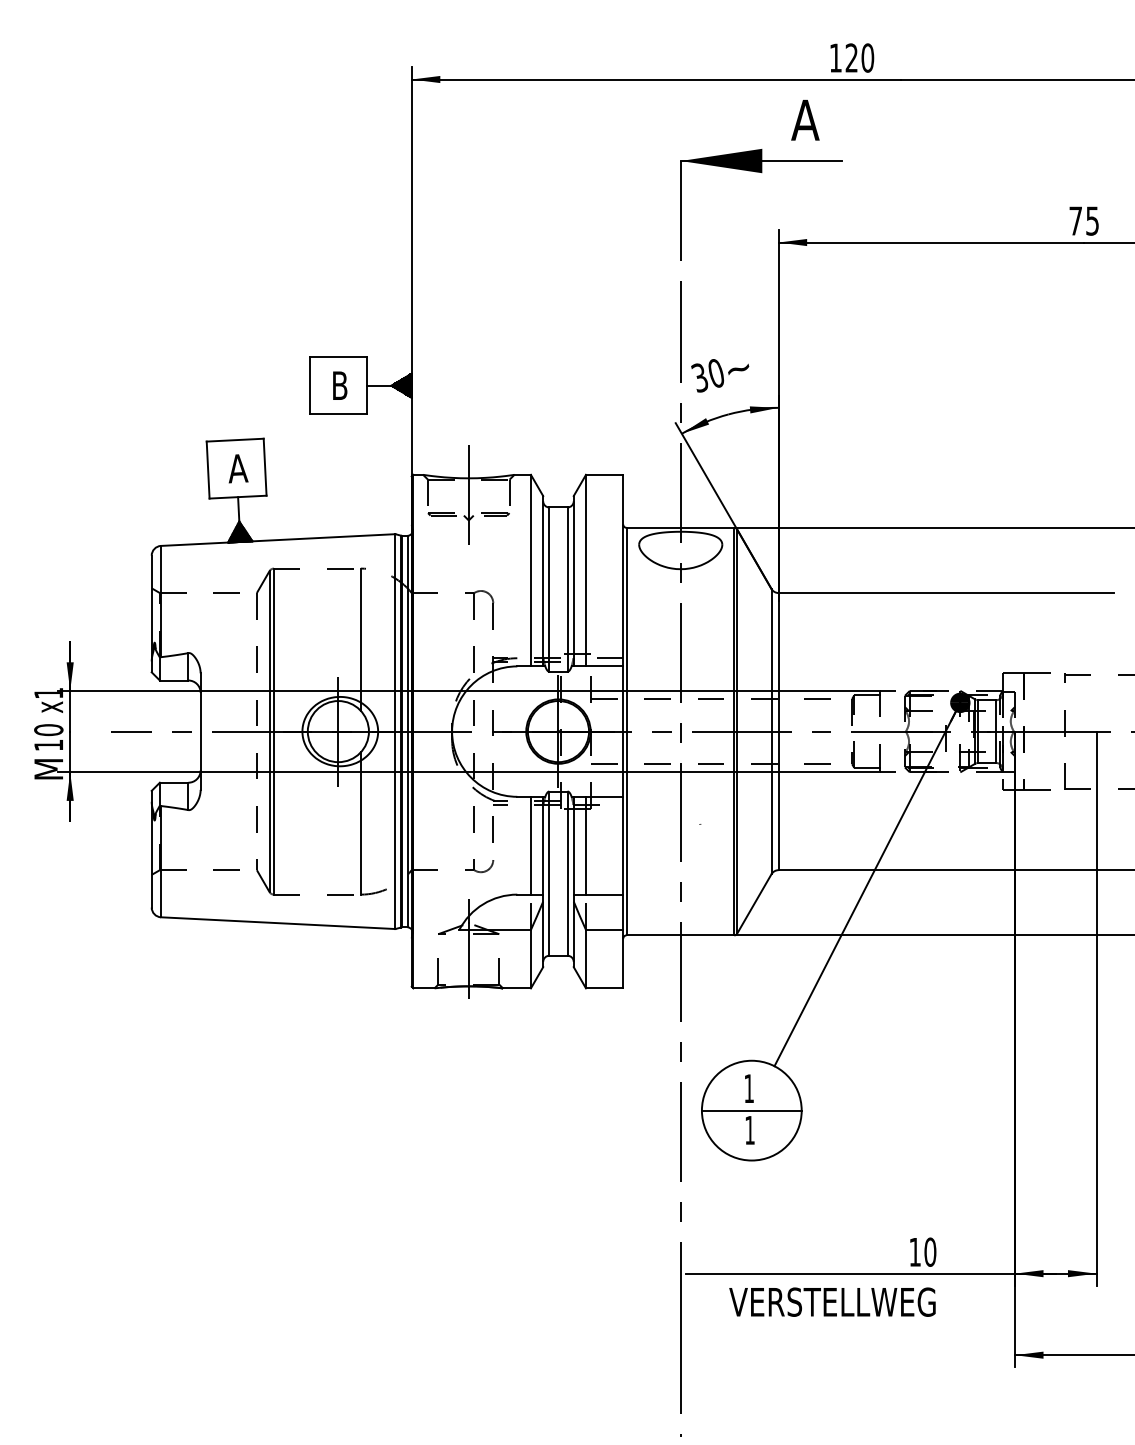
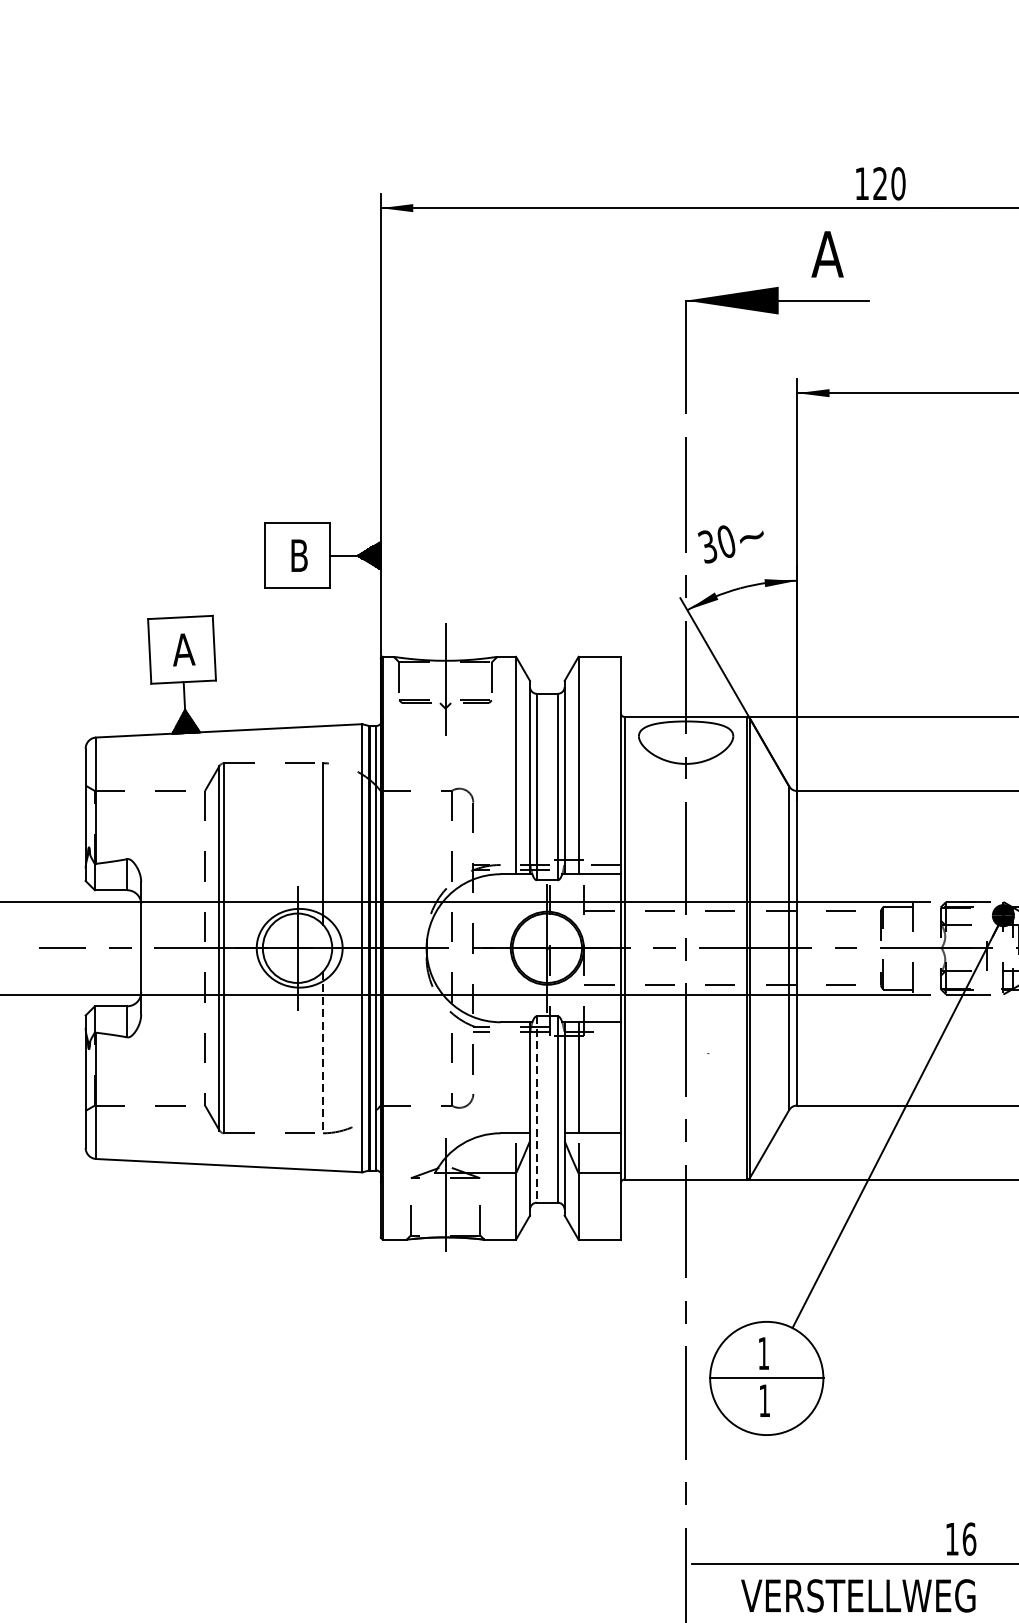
line: (360, 823) -> (322, 1052), solid -> dashed
line: (530, 845) -> (515, 1077), removed
line: (549, 874) -> (537, 1110), solid -> dashed
text: (930, 1251) -> (969, 1538), 10 -> 16

